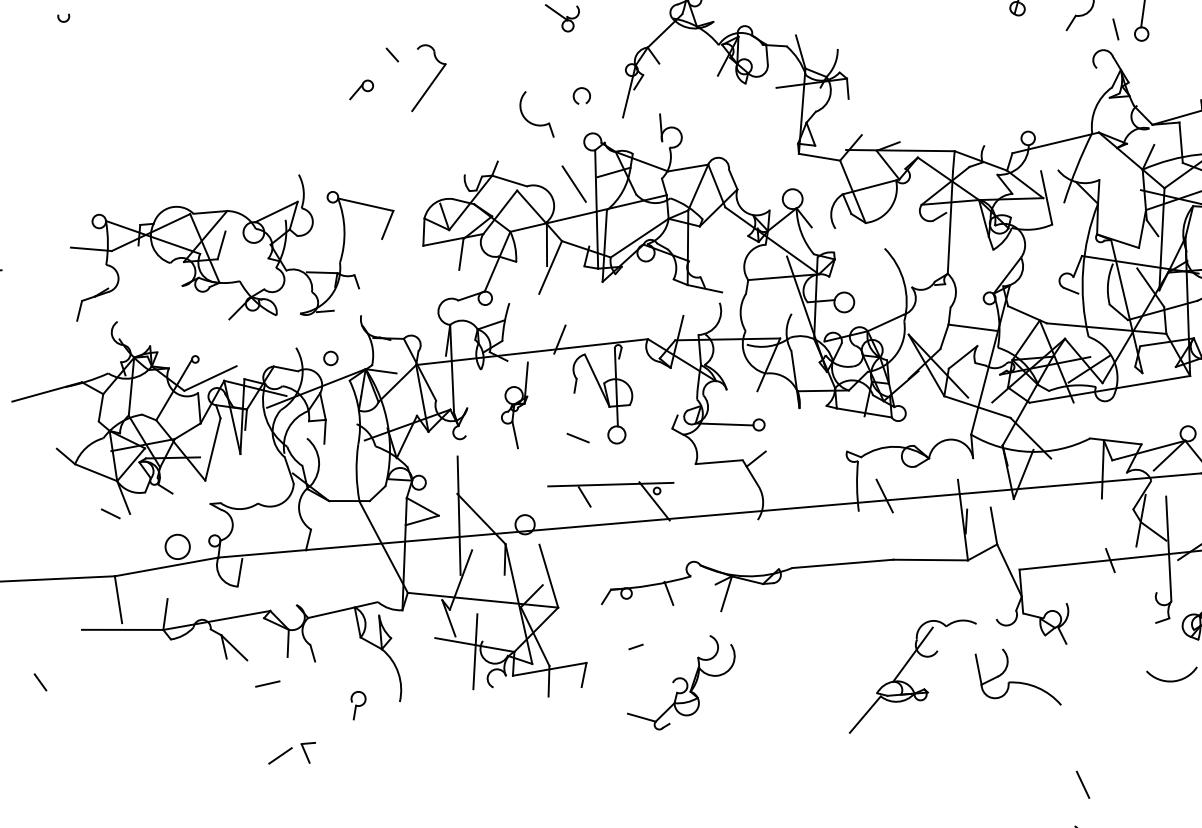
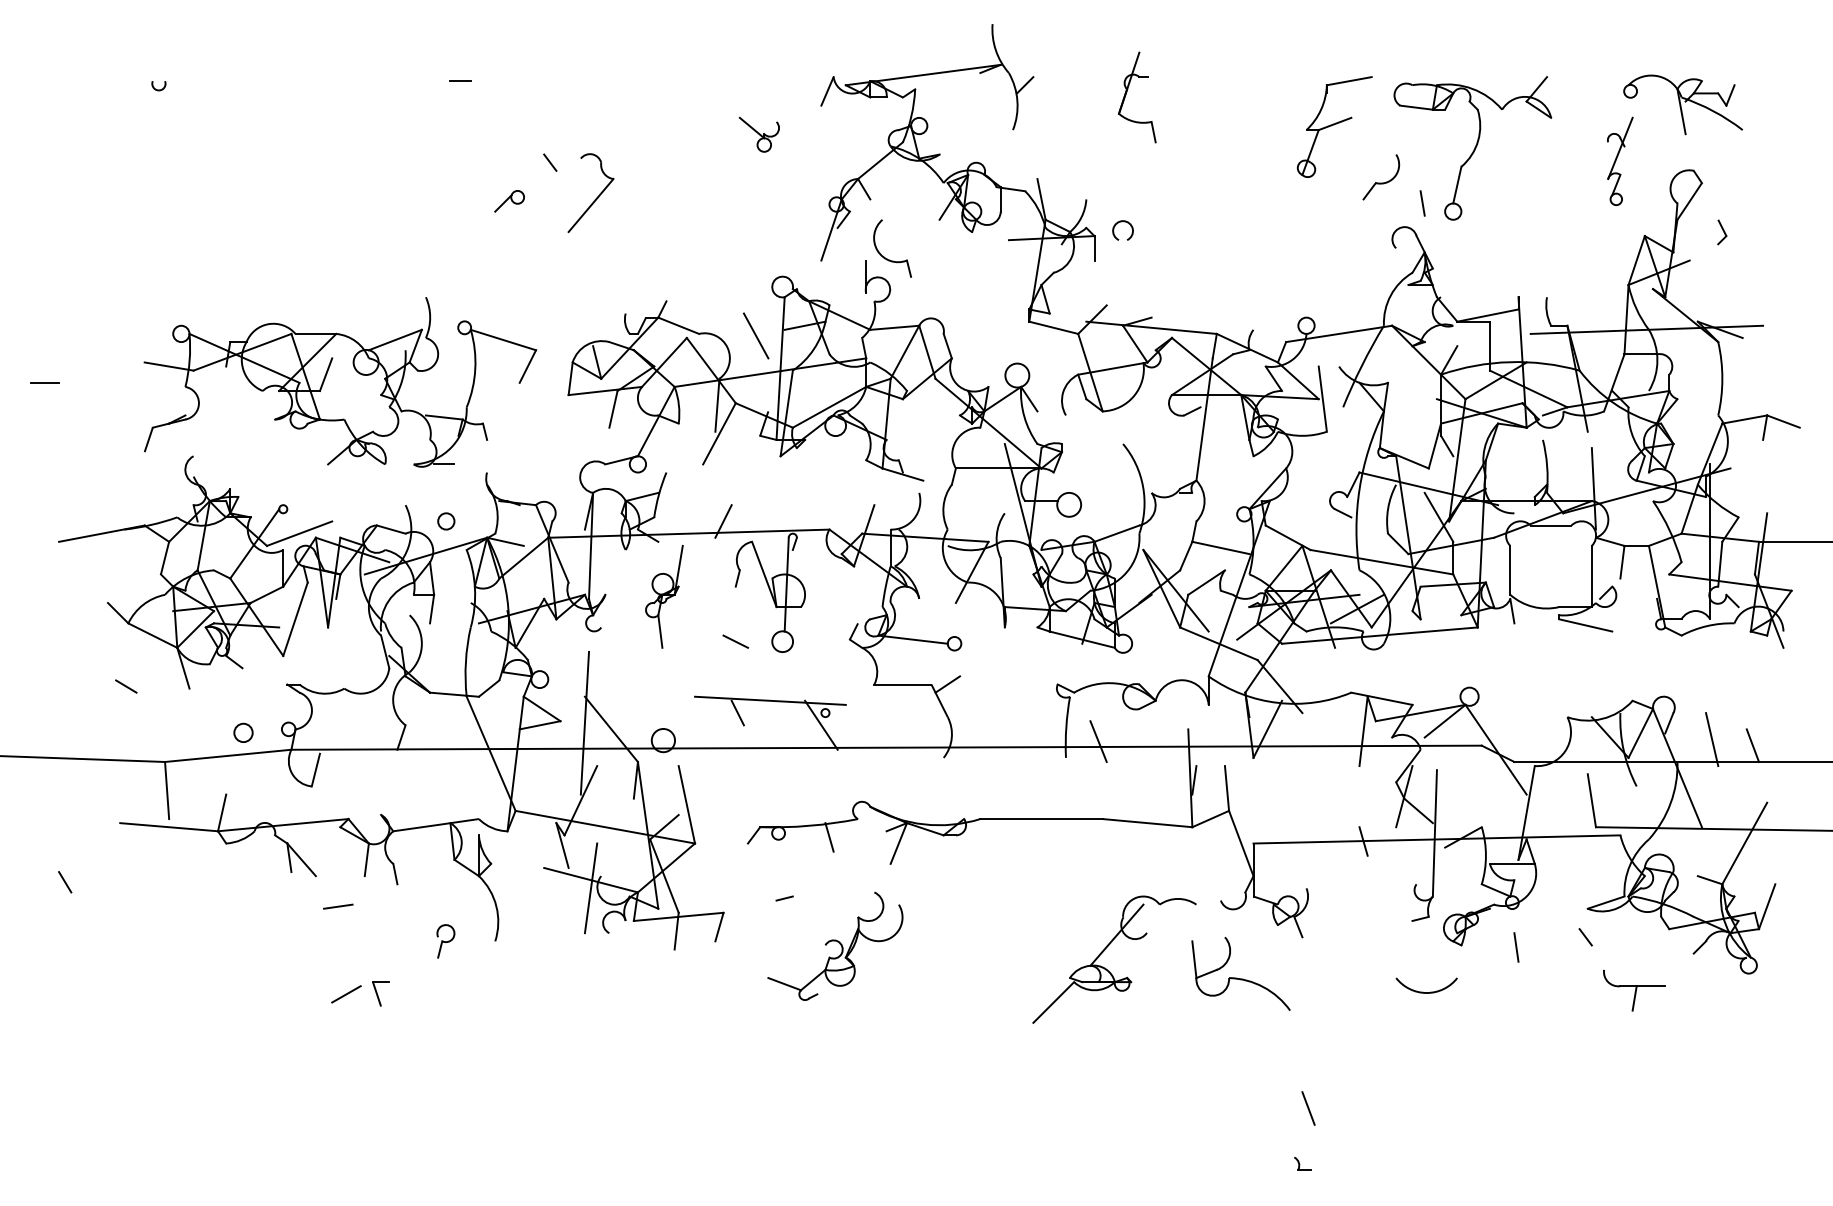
arc: (576, 91) -> (1117, 224), moved
part: (532, 123) -> (887, 258), moved
line: (110, 513) -> (126, 686), moved
circle: (177, 546) -> (243, 732), size x0.62

